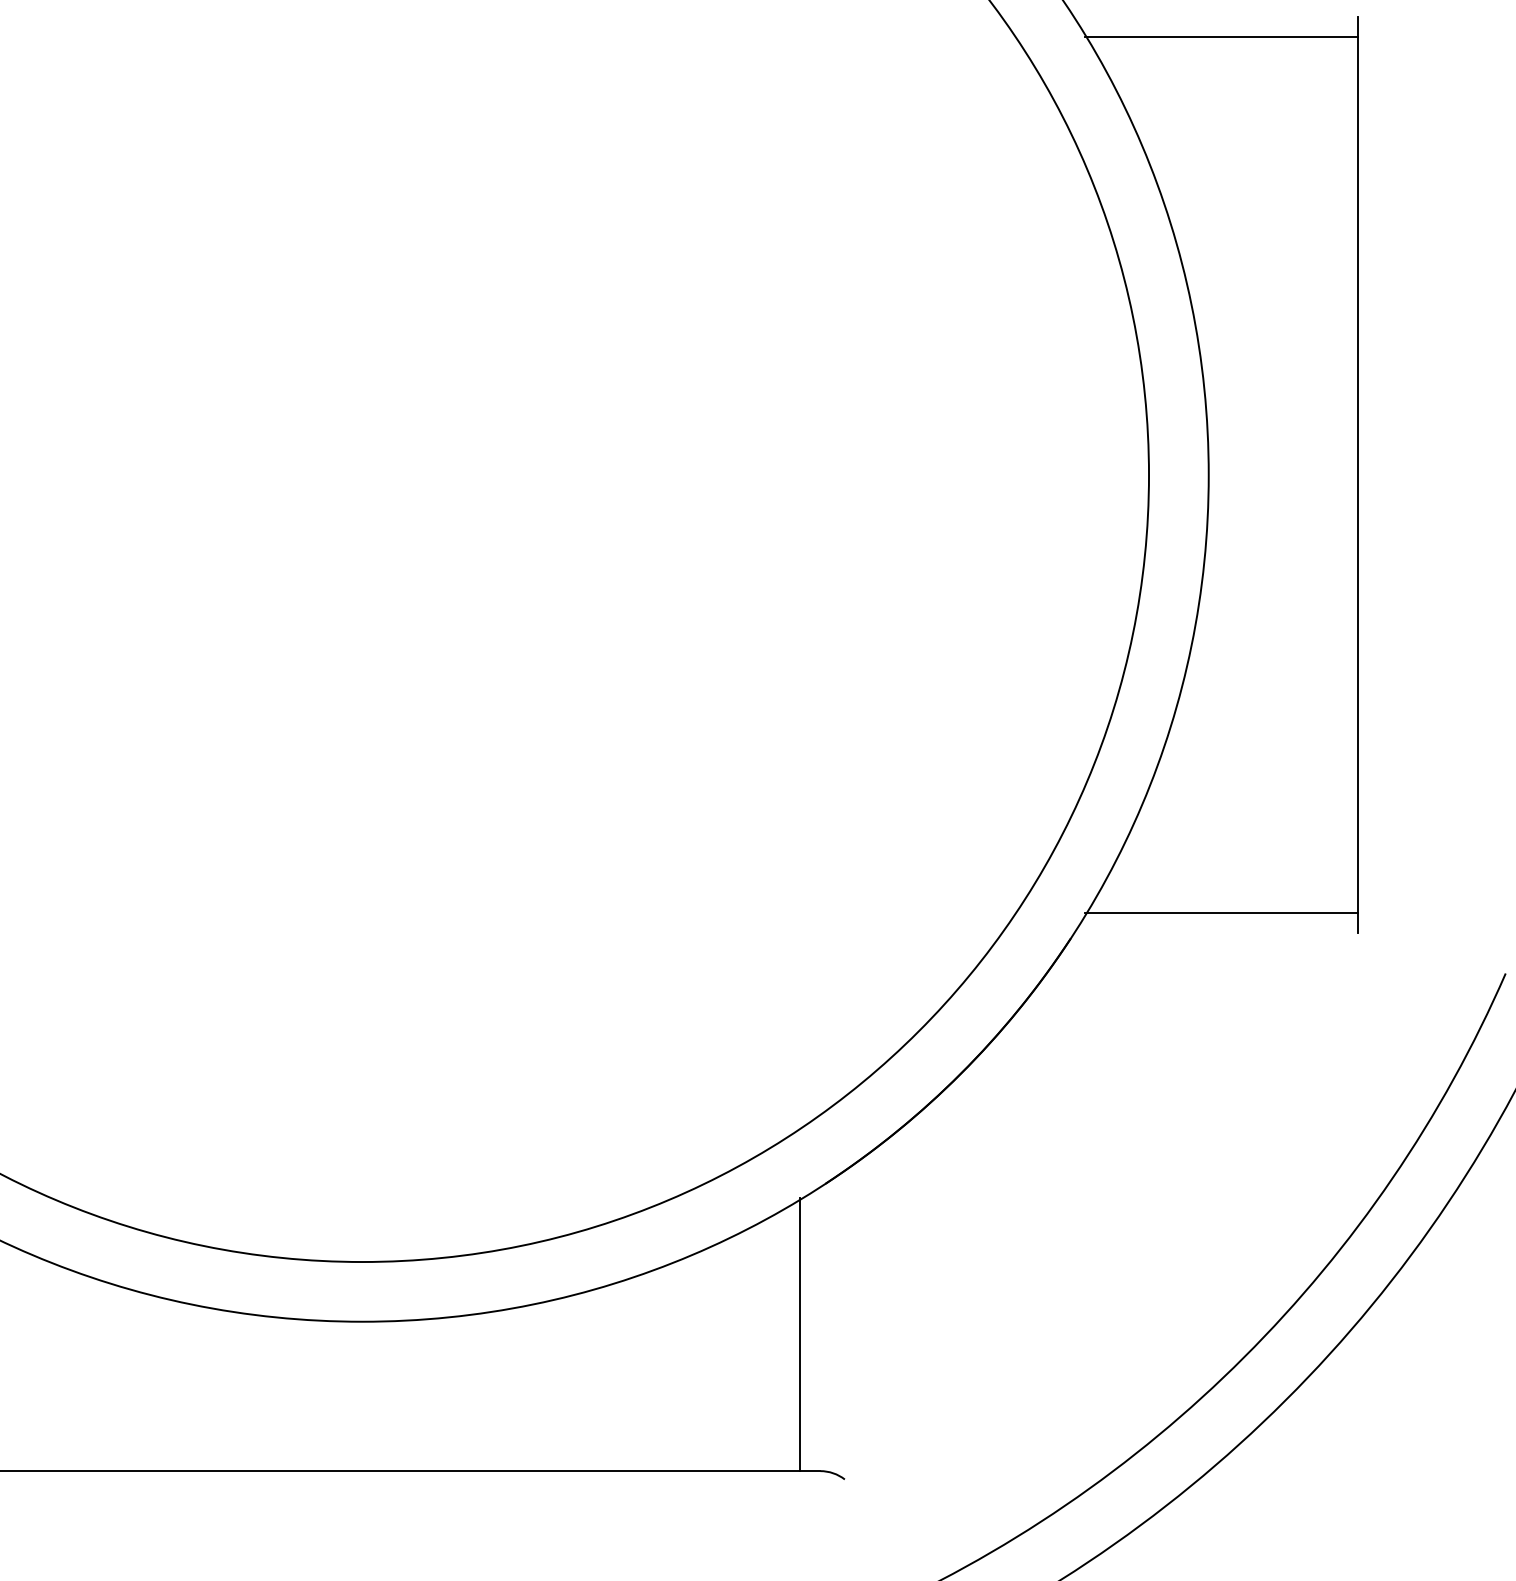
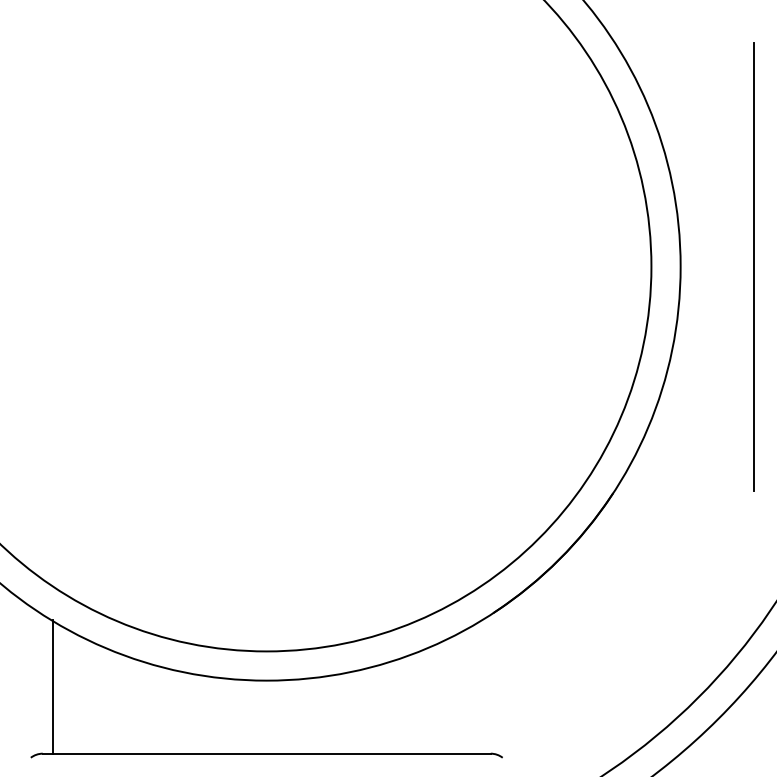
line: (1220, 37) -> (686, 52), removed
line: (1220, 914) -> (686, 481), removed
line: (801, 1333) -> (481, 686), removed

